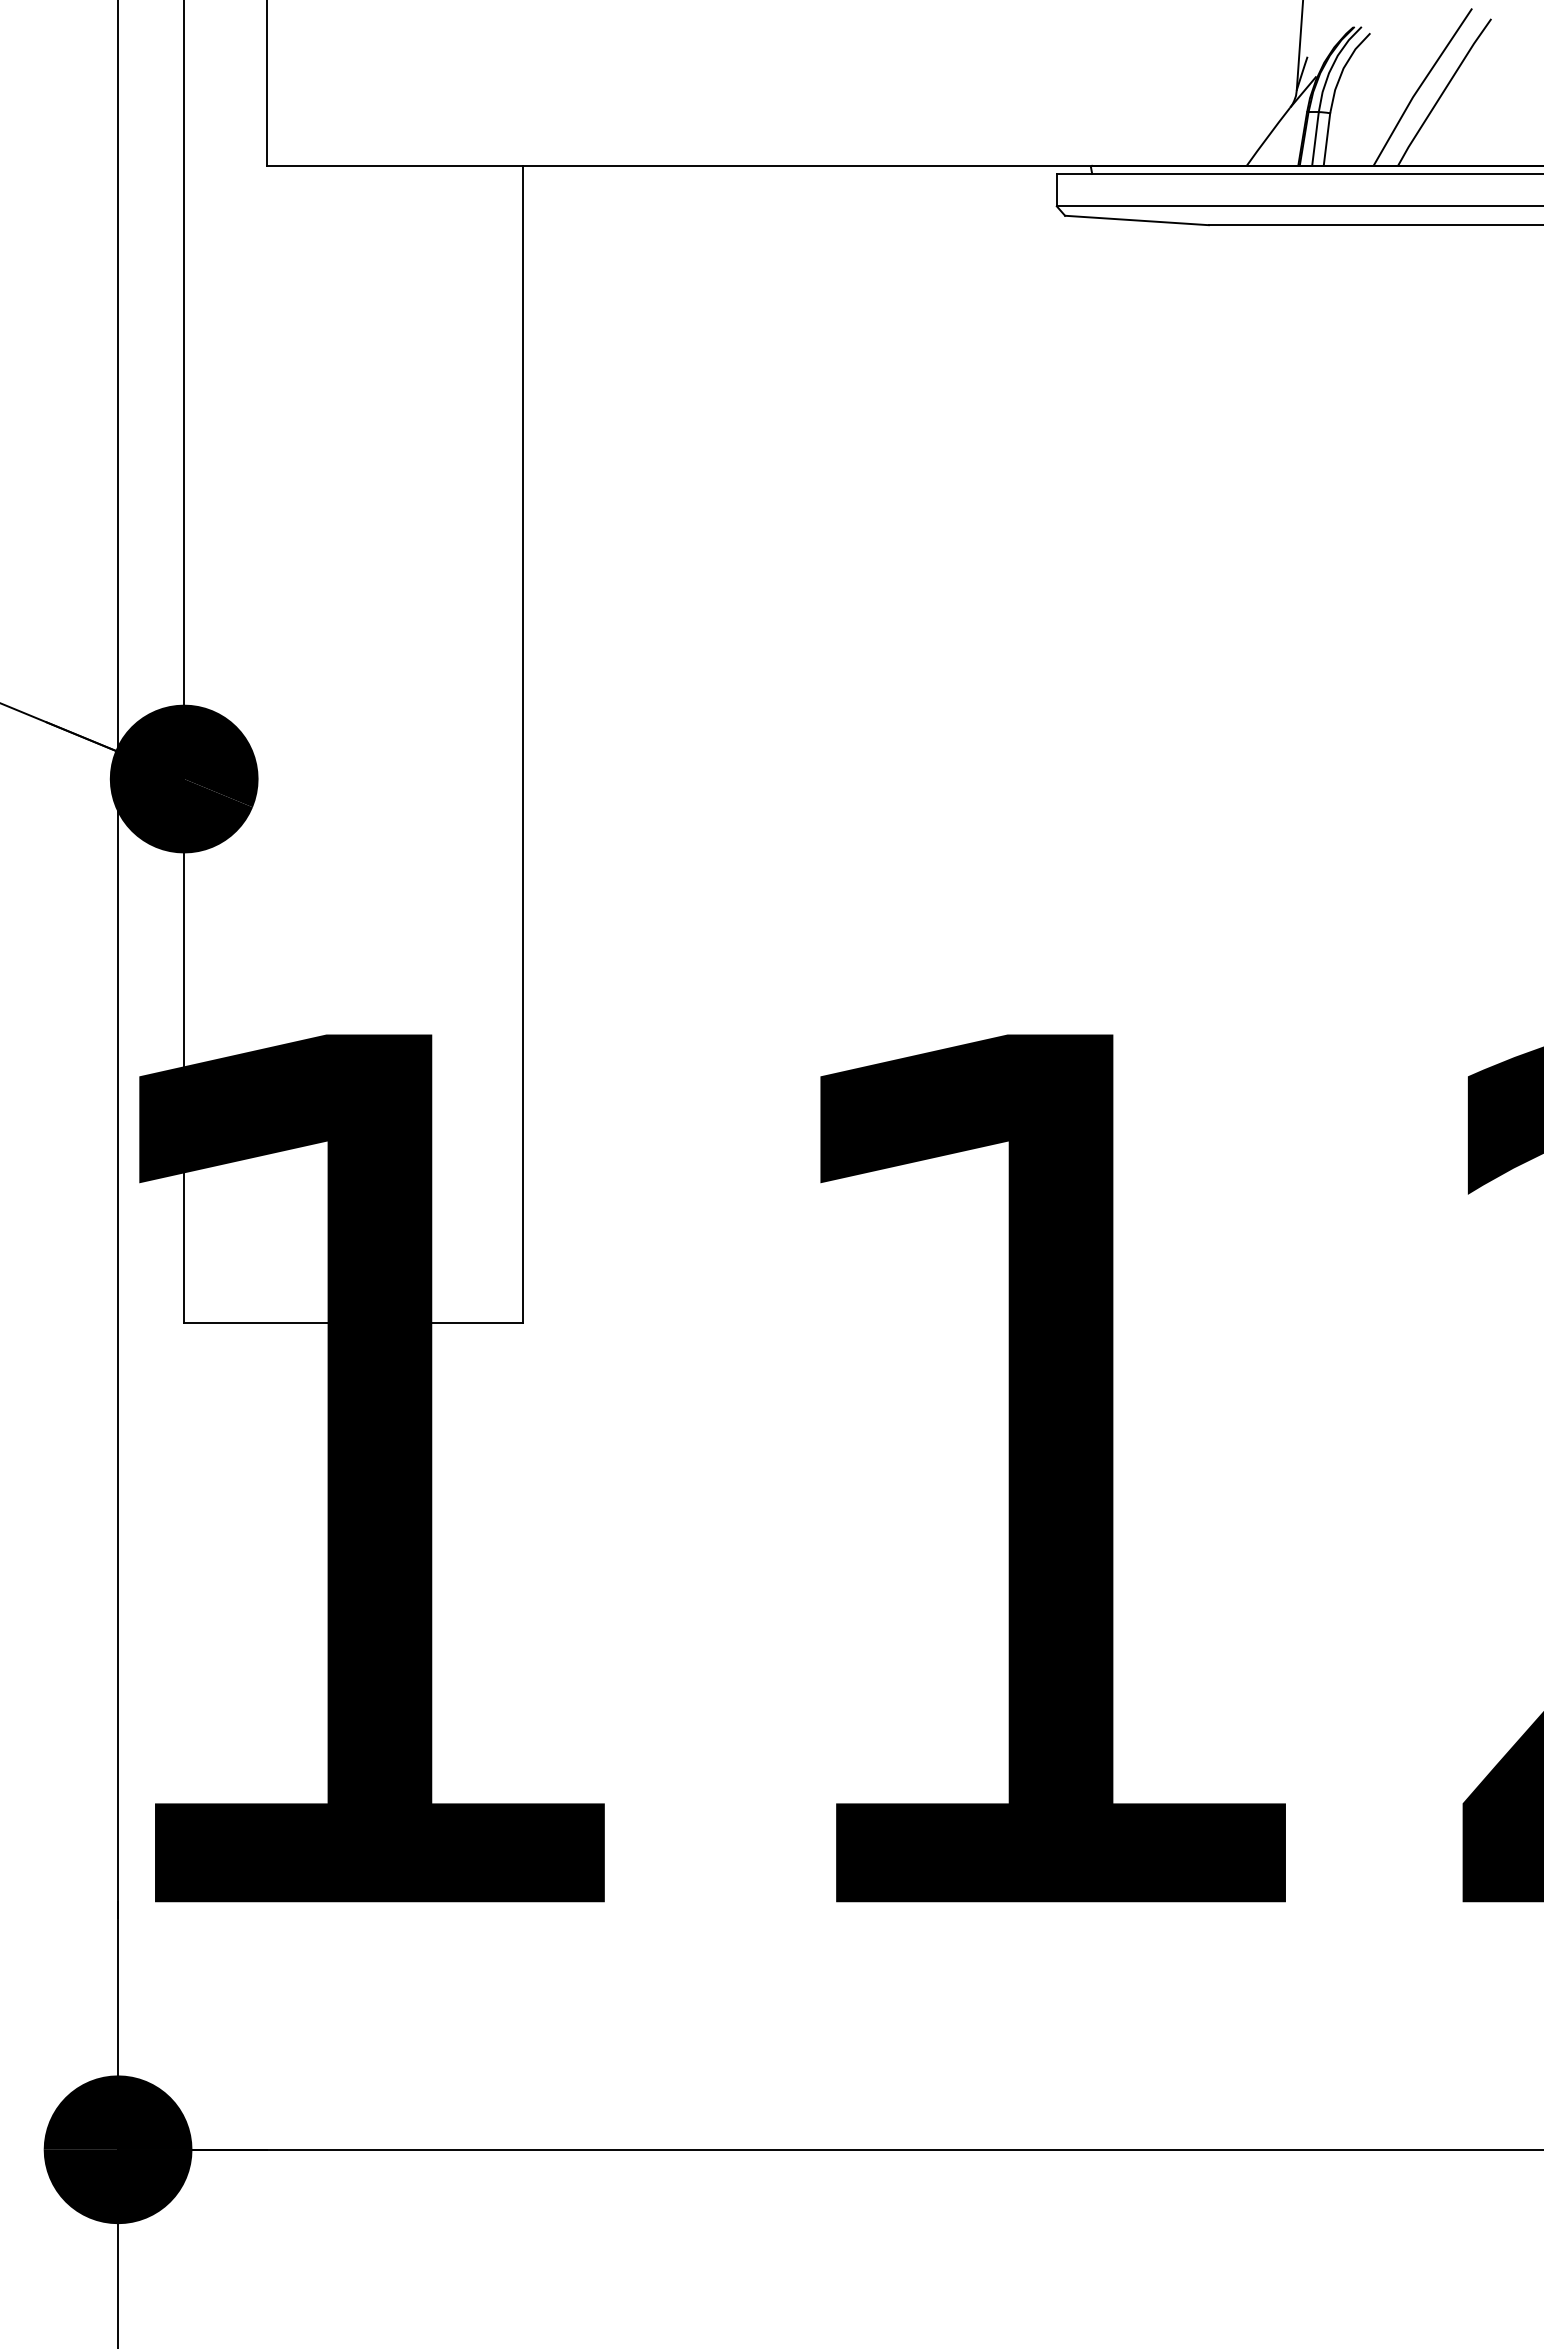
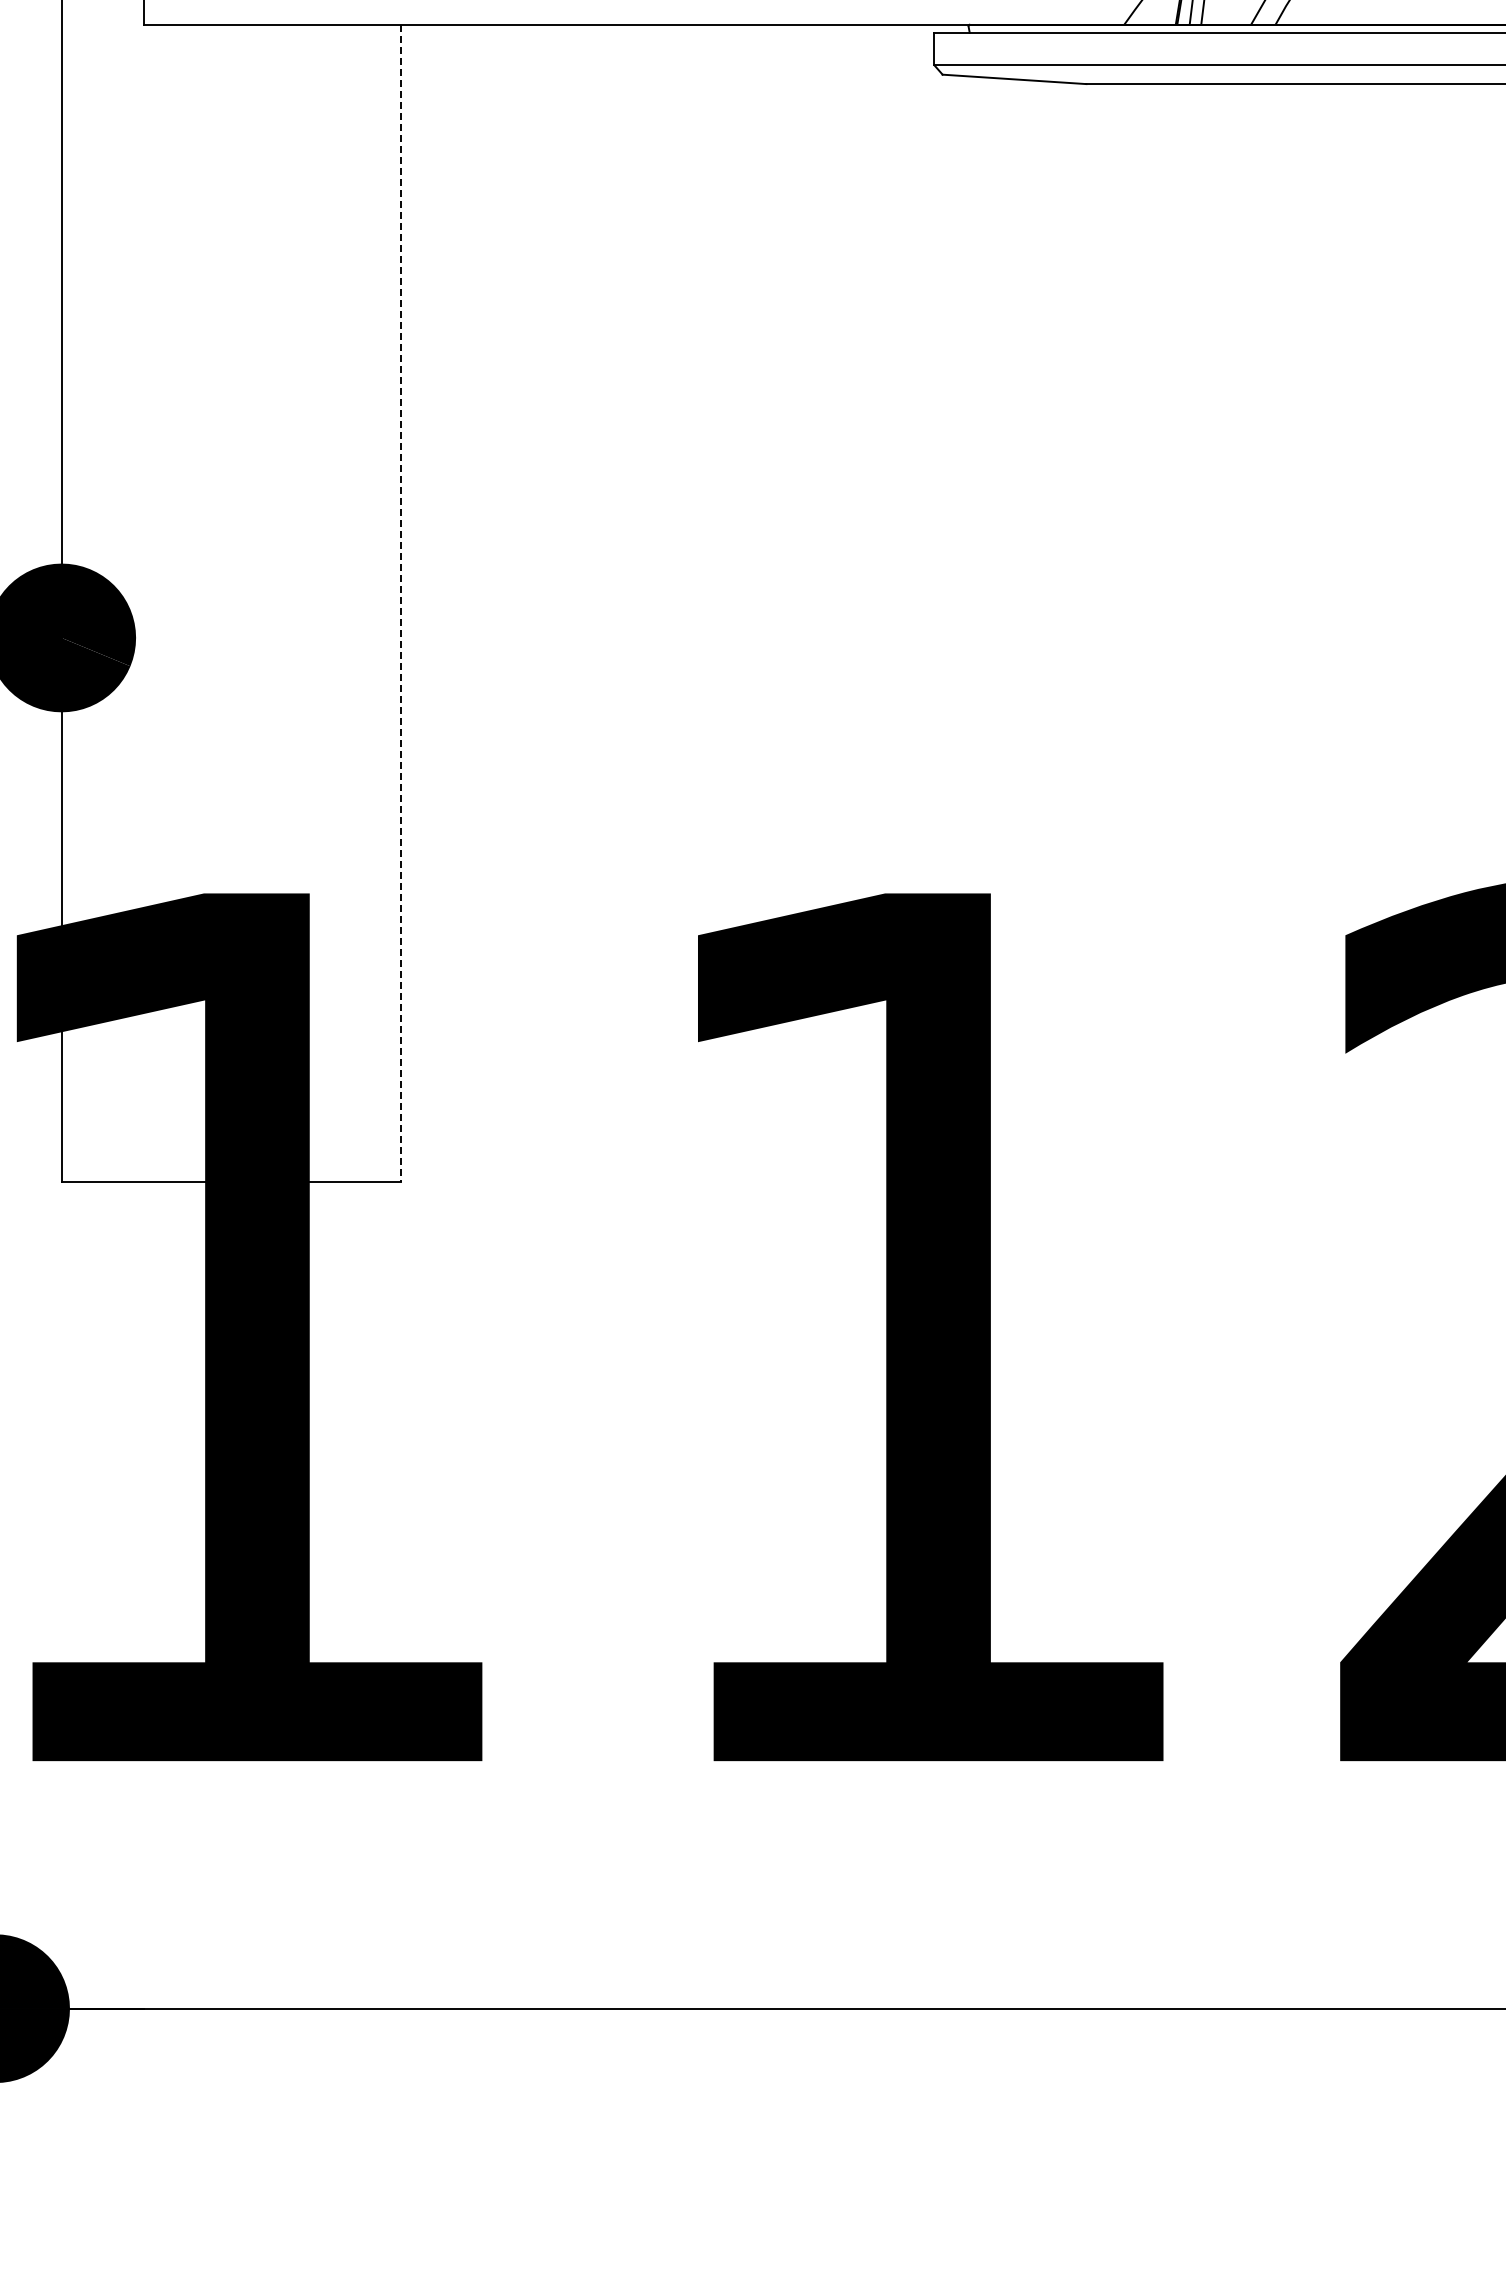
line: (523, 744) -> (401, 603), solid -> dashed

